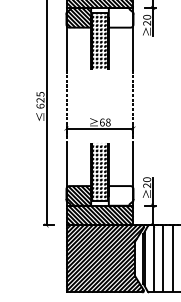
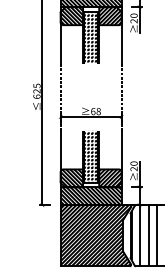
hatch: (121, 18) -> (110, 16), added
hatch: (121, 196) -> (110, 178), added

